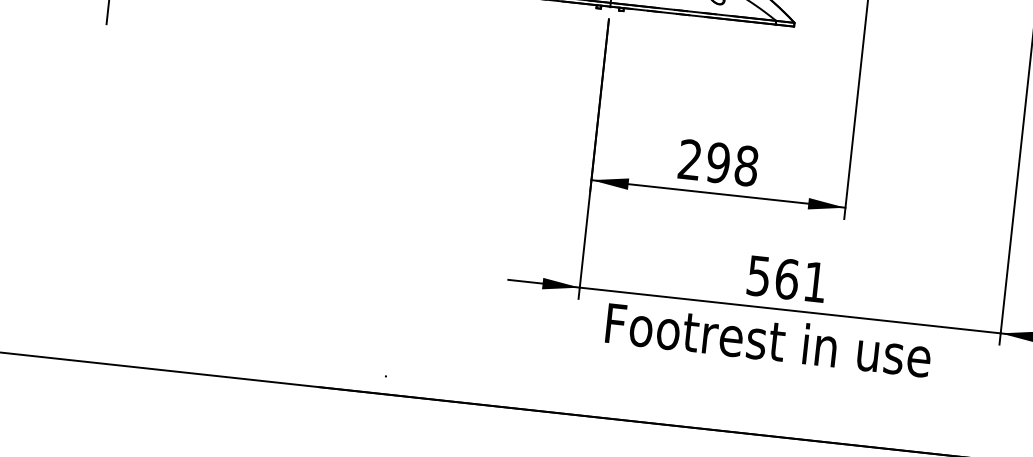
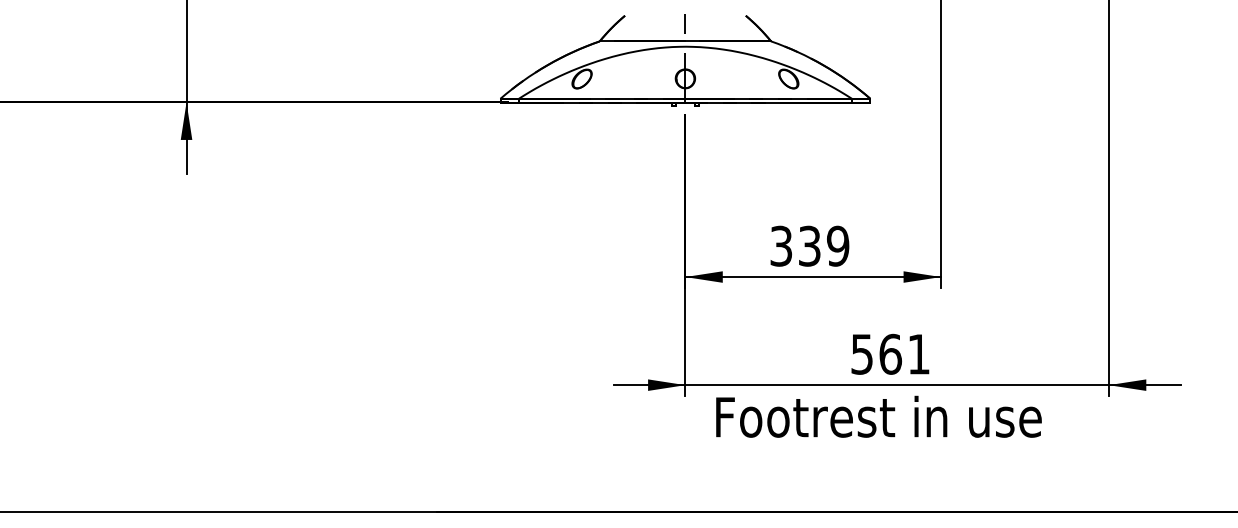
text: (718, 162) -> (809, 245), 298 -> 339

